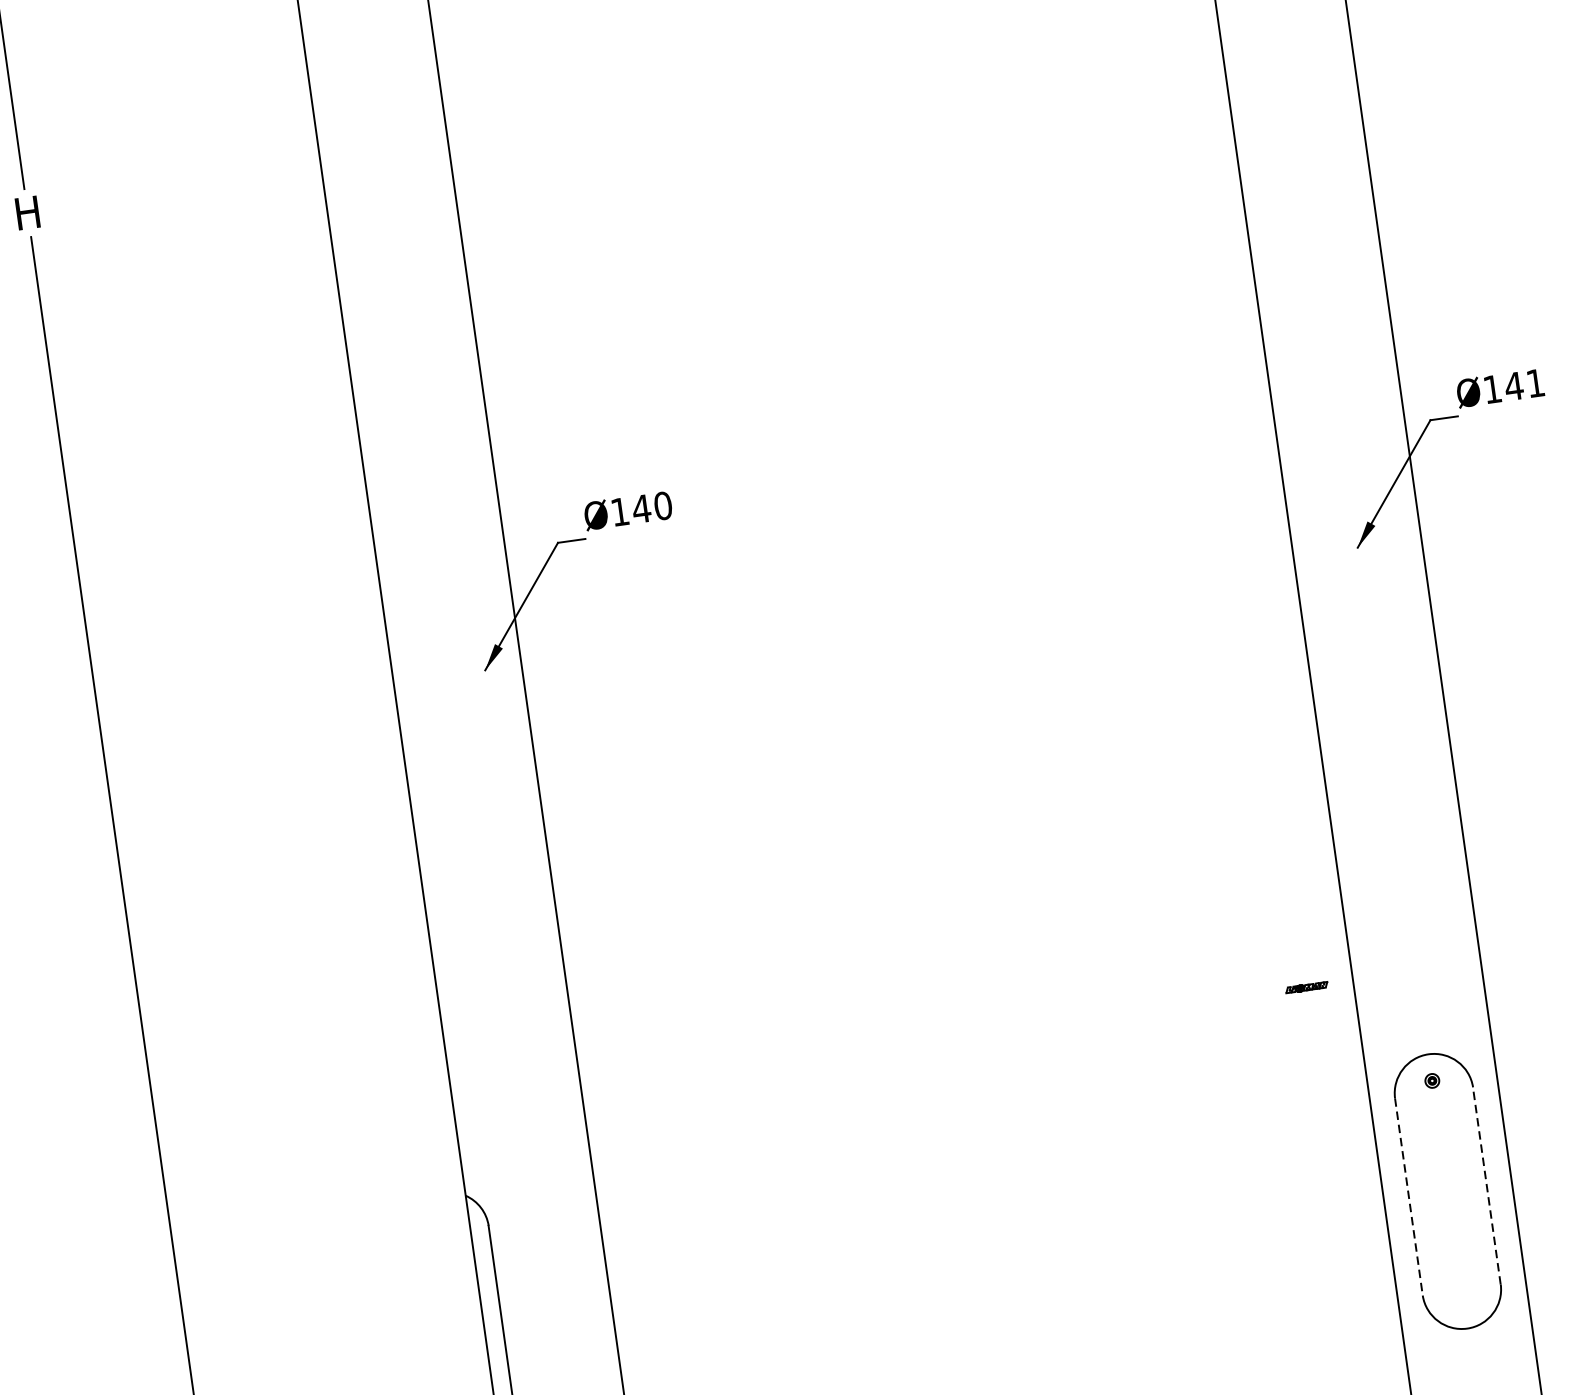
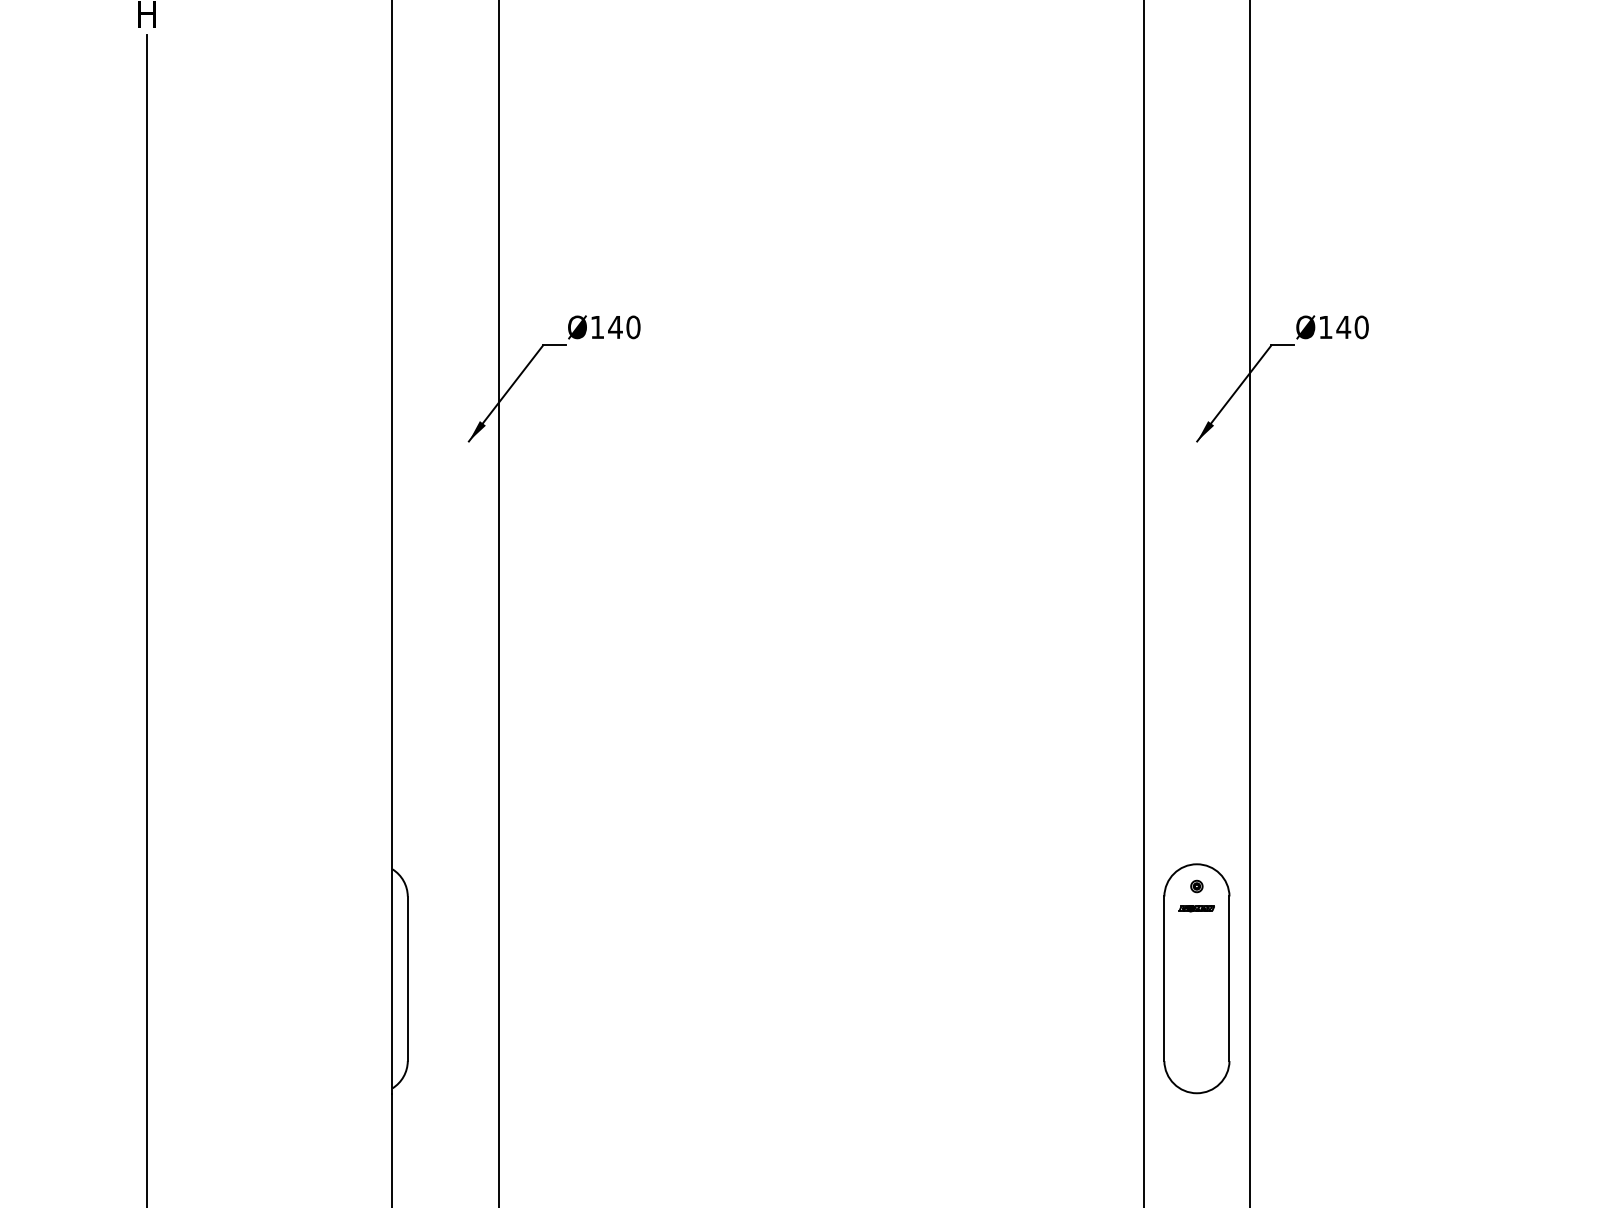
text: (1535, 383) -> (1361, 327), Ø141 -> Ø140
part: (1306, 987) -> (1196, 908), moved
line: (1486, 1185) -> (1229, 978), dashed -> solid
line: (1409, 1197) -> (1164, 979), dashed -> solid

